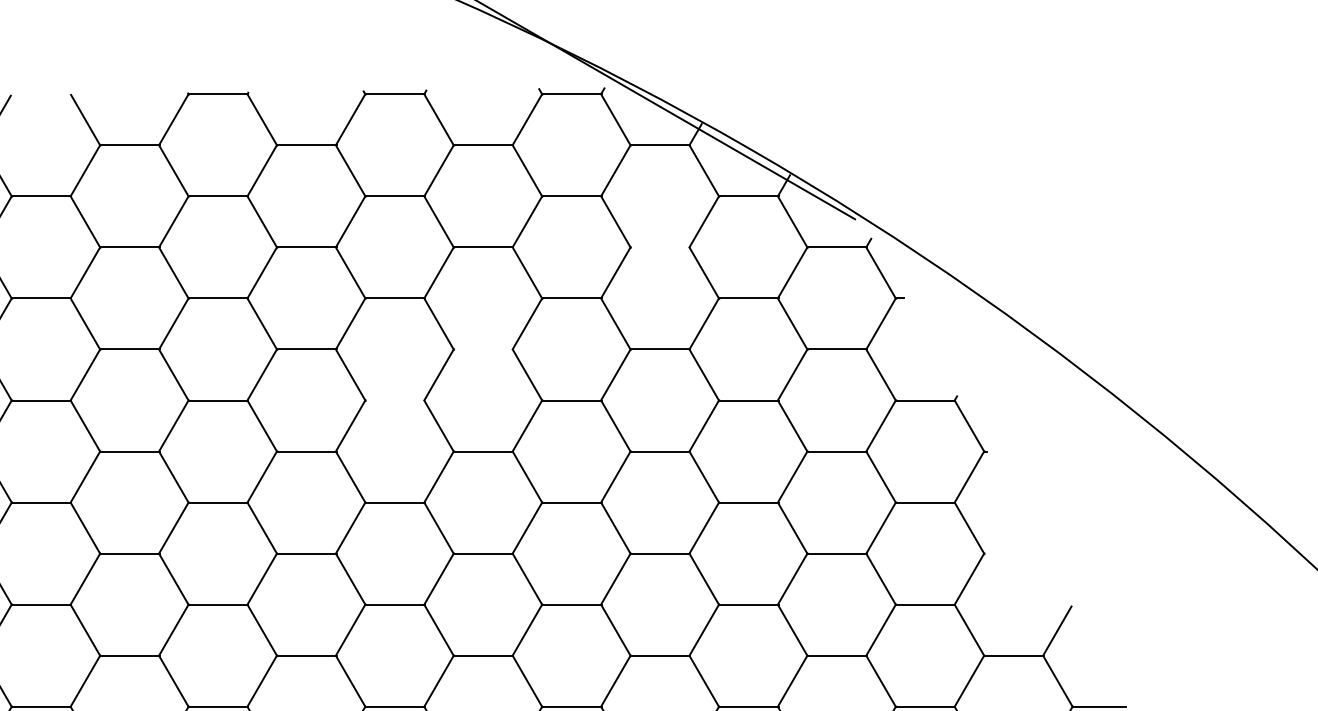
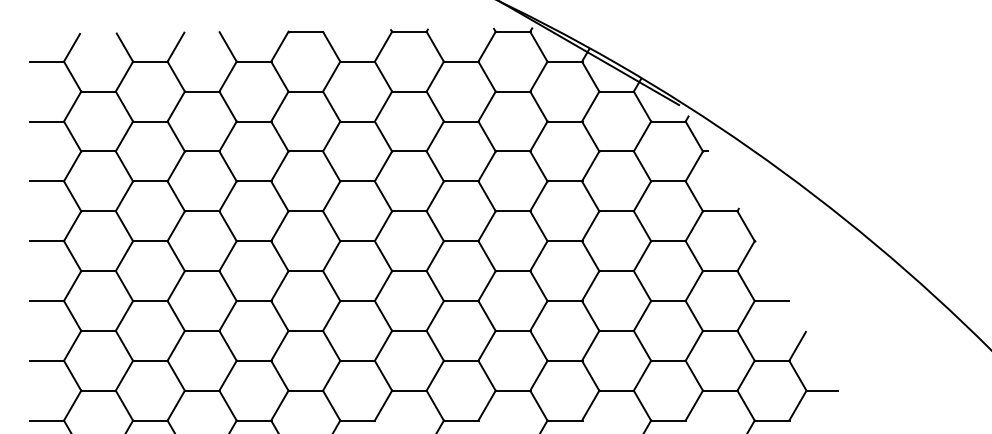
line: (659, 247) -> (564, 121), added
line: (483, 349) -> (461, 181), added
line: (395, 400) -> (409, 211), added
line: (1014, 552) -> (772, 300), added

